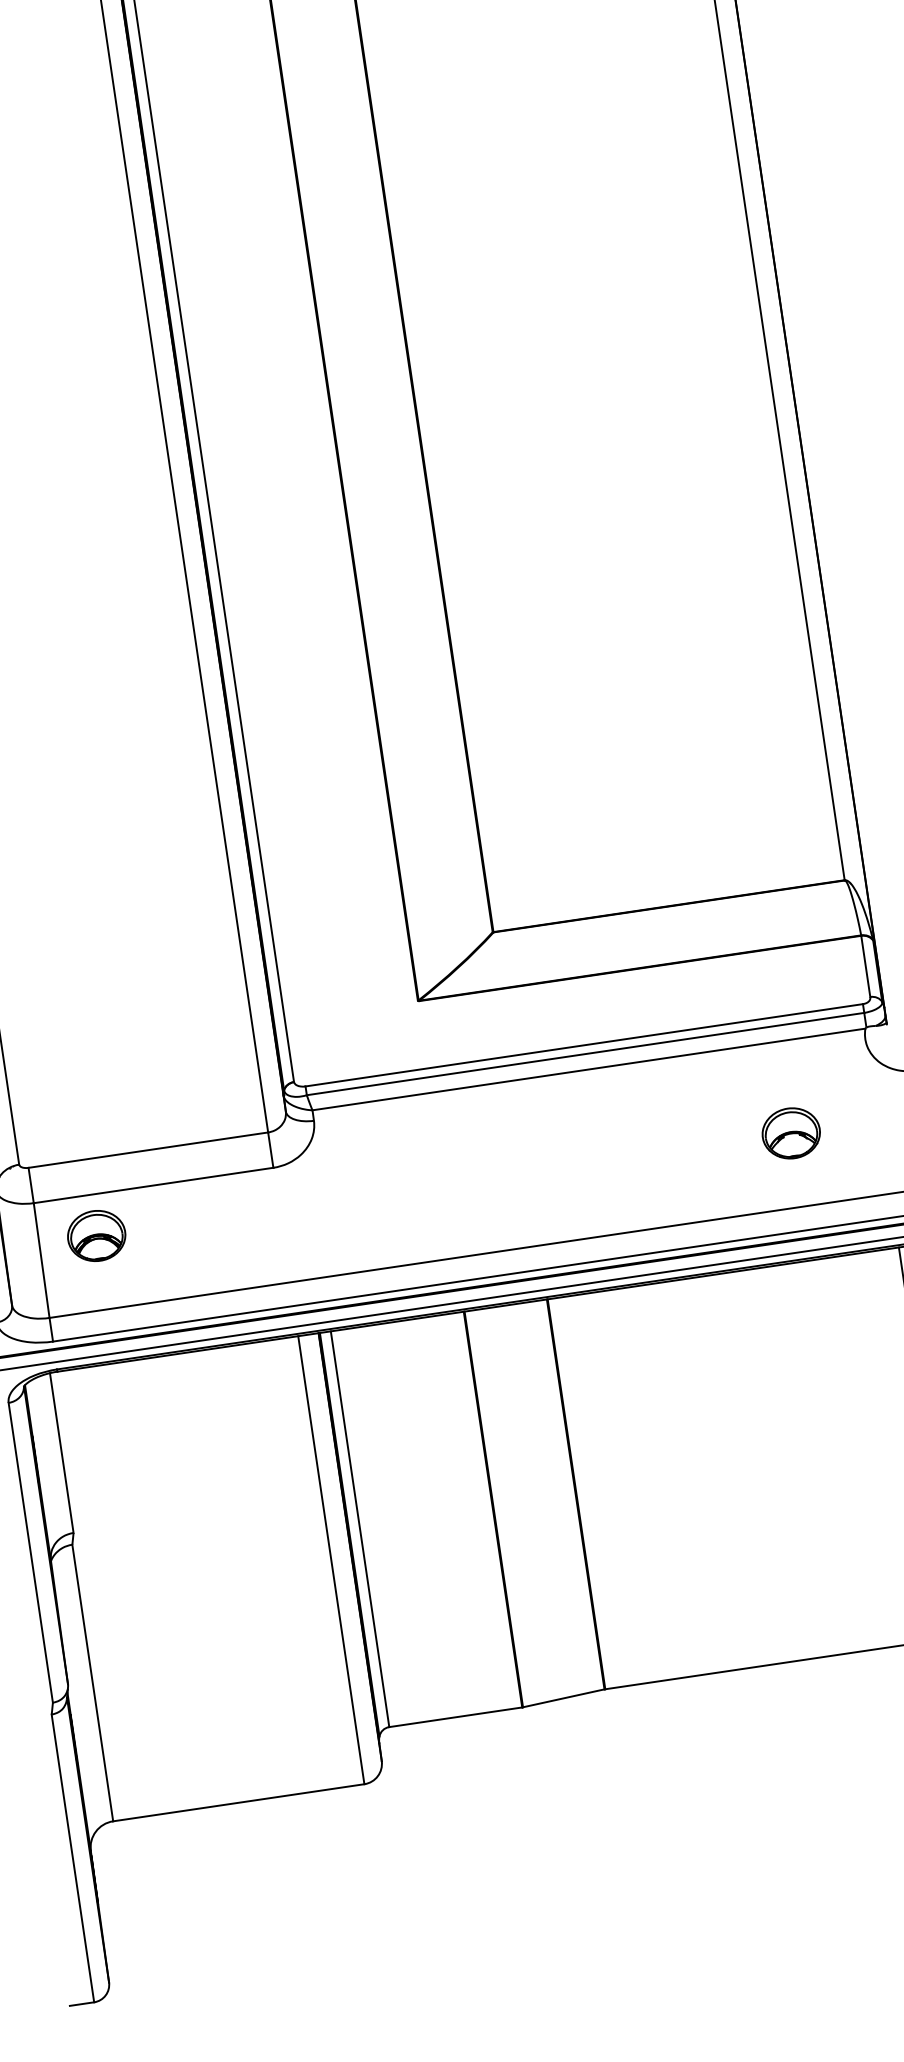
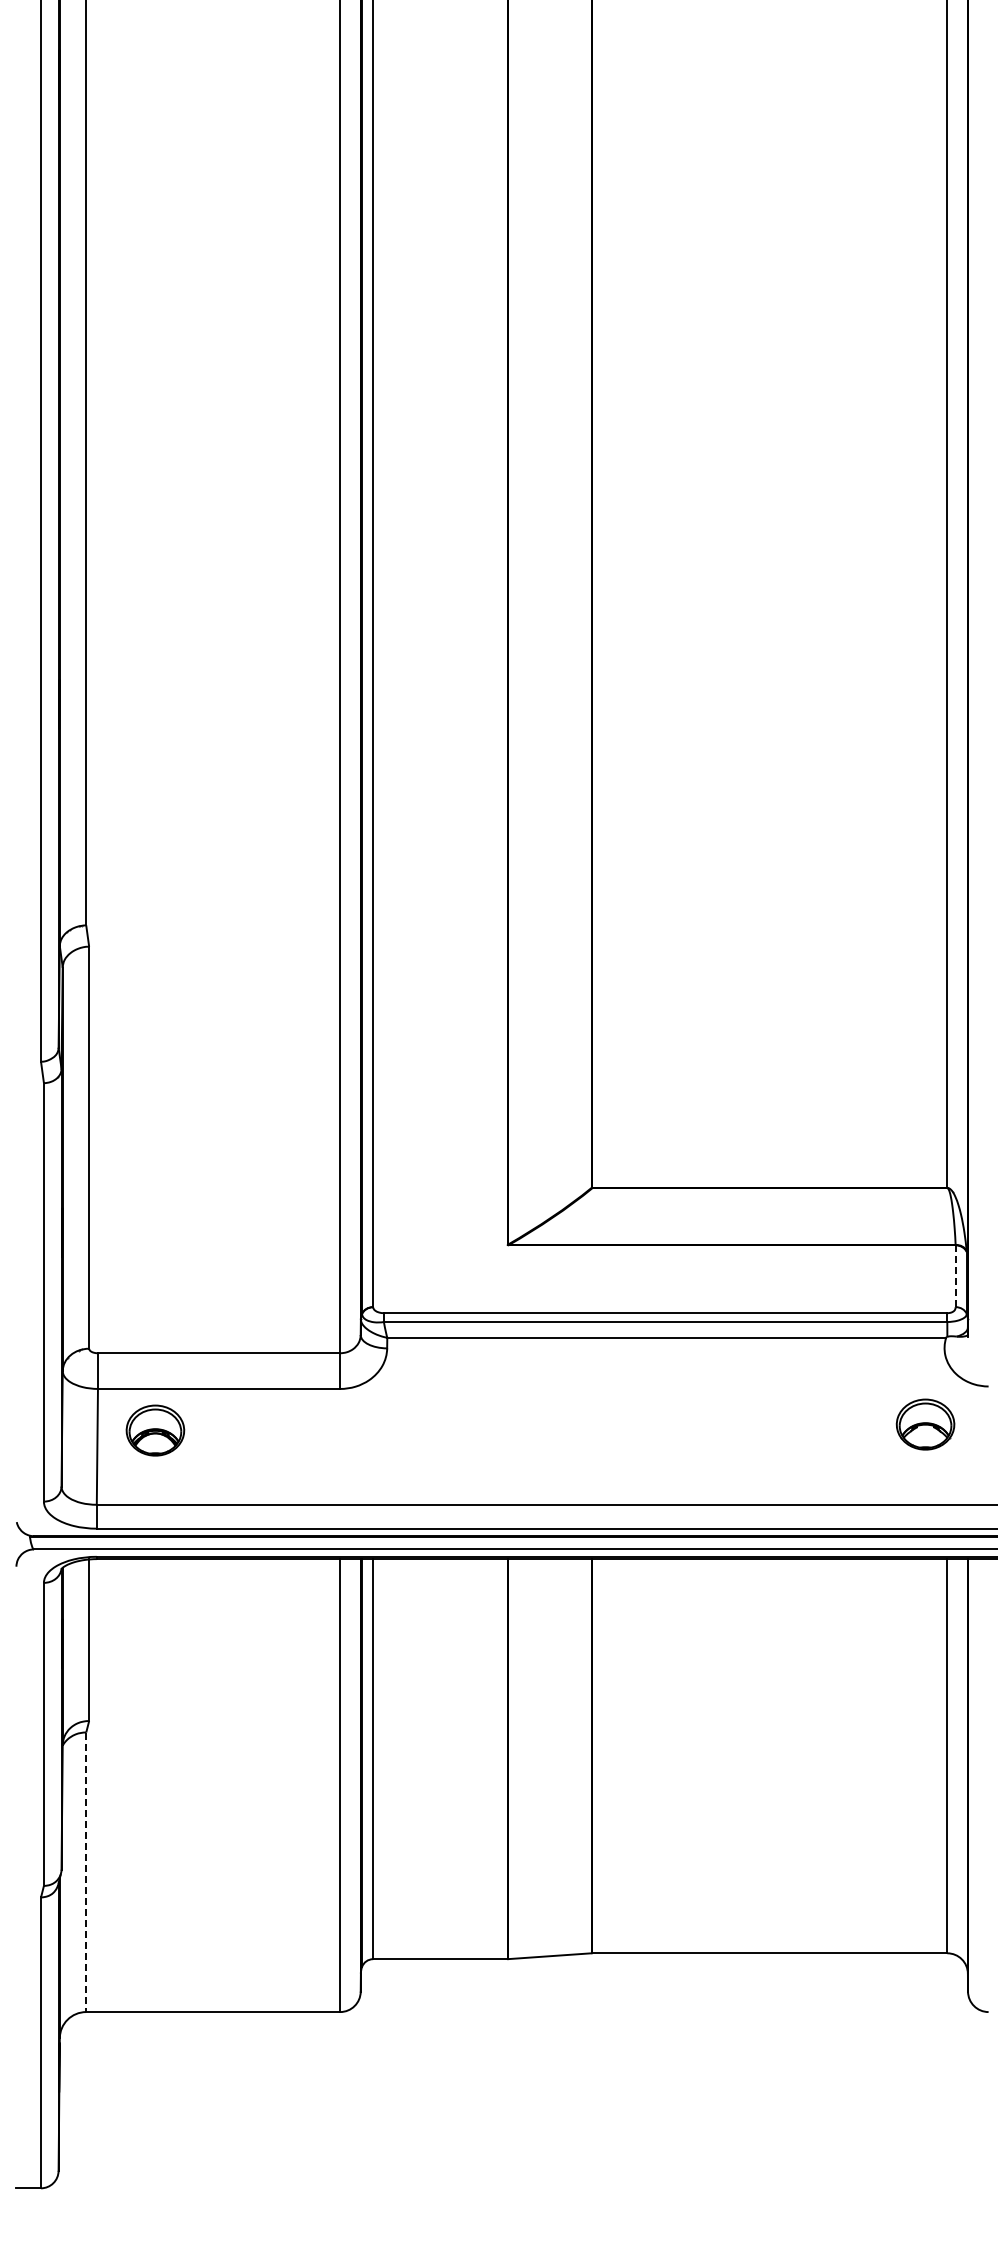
line: (865, 966) -> (955, 1276), solid -> dashed
part: (791, 1133) -> (925, 1424), moved
line: (93, 1683) -> (86, 1872), solid -> dashed

